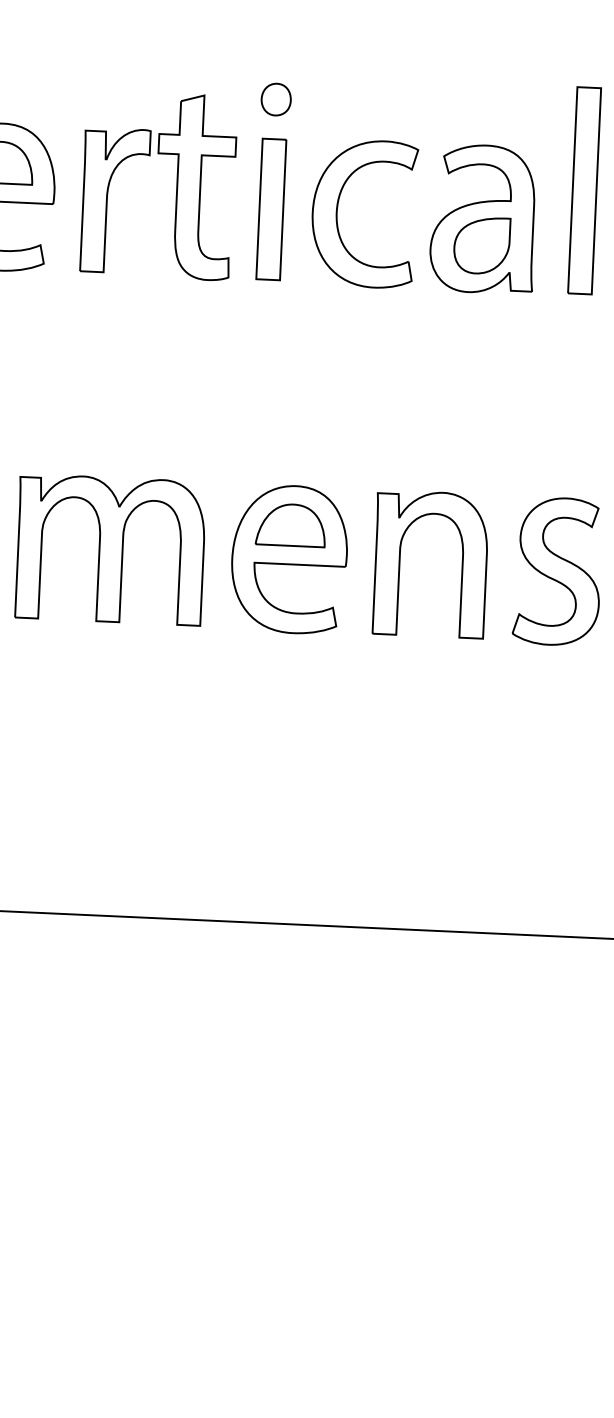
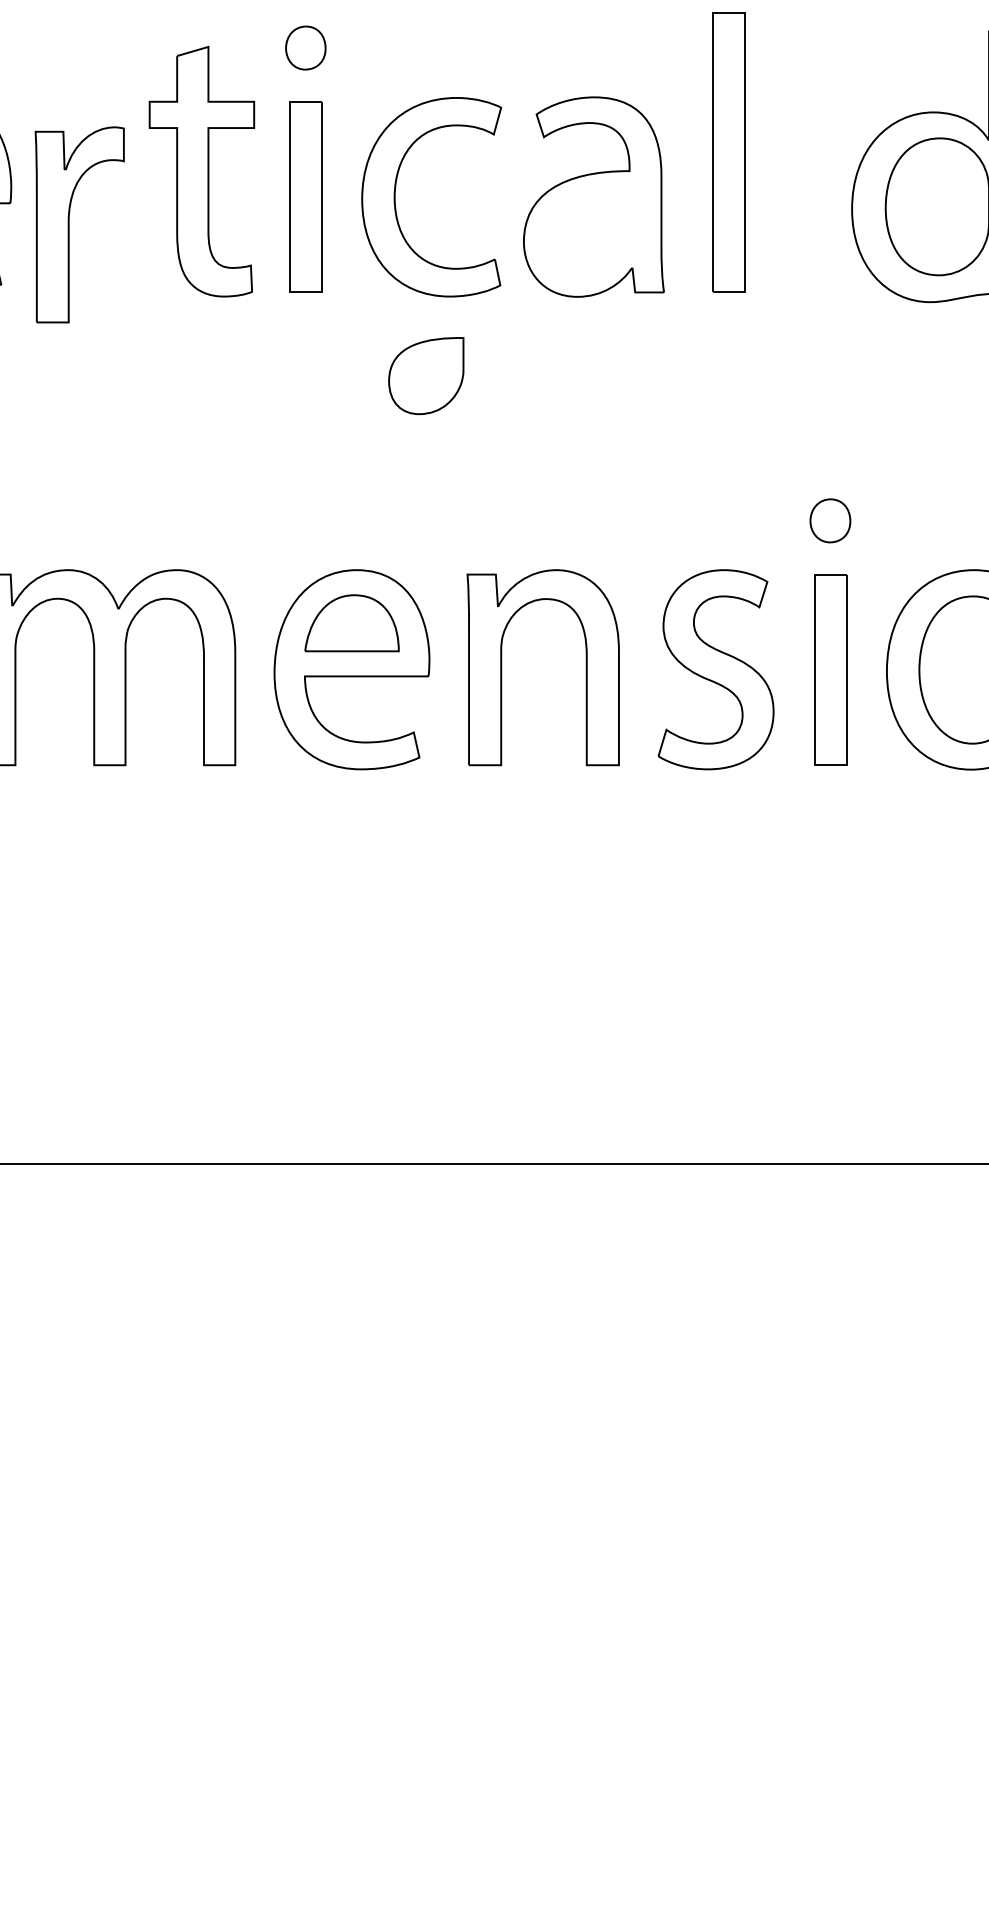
part: (107, 200) -> (69, 224), moved
part: (482, 245) -> (426, 376), moved

